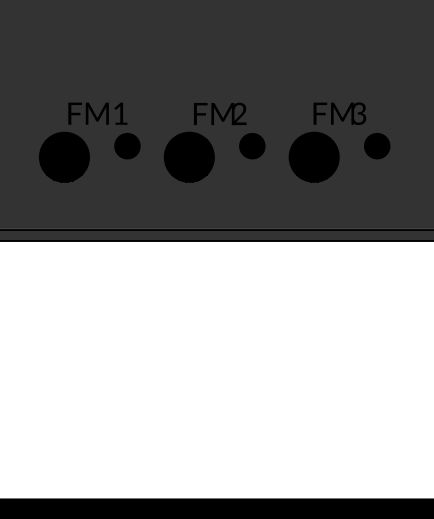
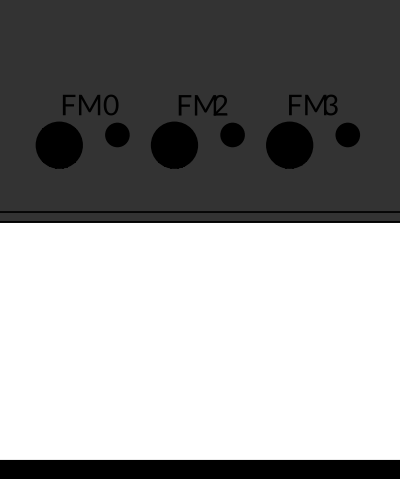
text: (120, 113) -> (110, 104), FM1 -> FM0

